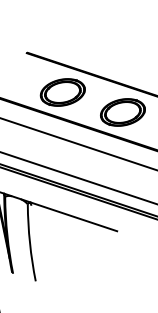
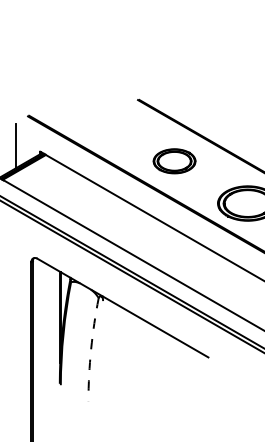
part: (62, 92) -> (174, 161), size x0.7
arc: (30, 243) -> (91, 349), solid -> dashed

